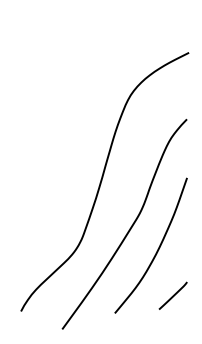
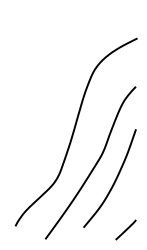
line: (172, 295) -> (125, 229), moved

